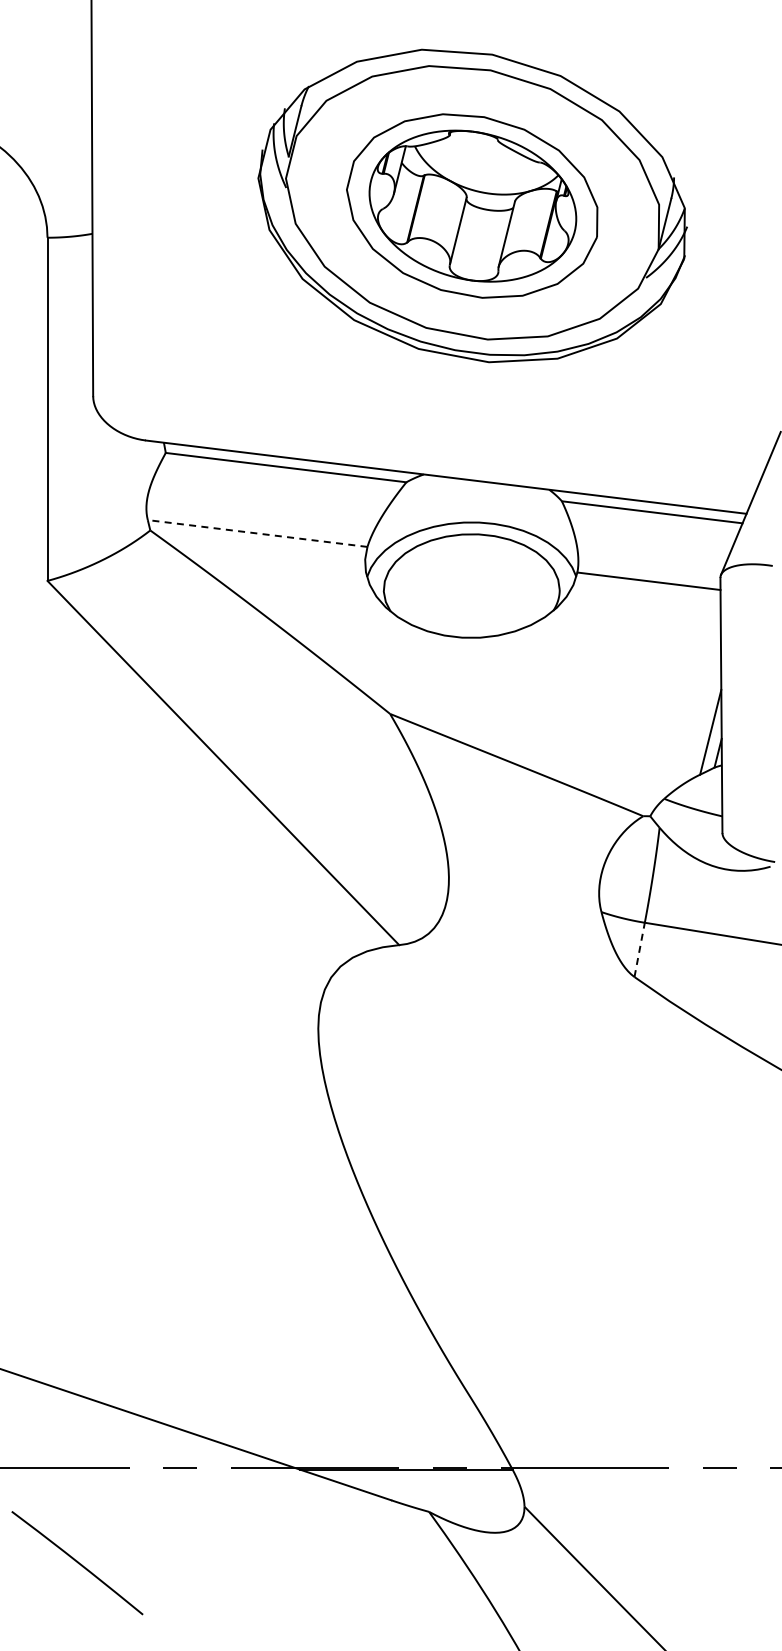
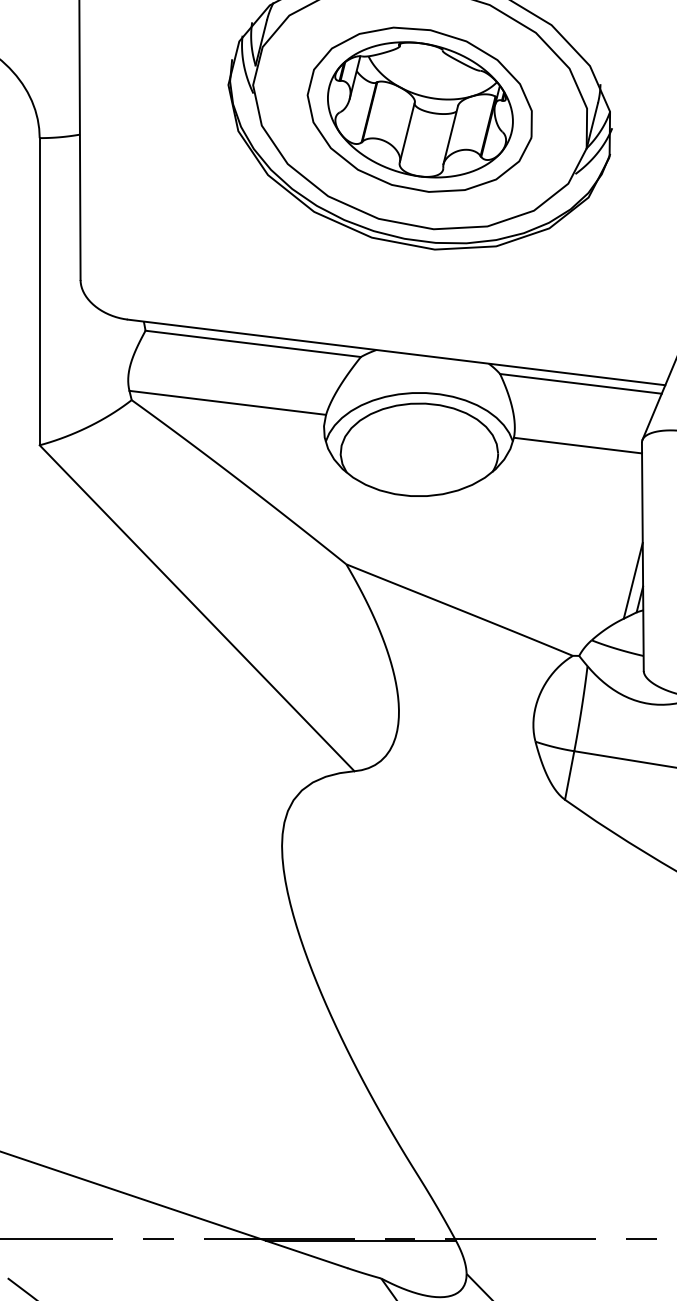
line: (257, 533) -> (227, 402), dashed -> solid
line: (639, 949) -> (569, 775), dashed -> solid

